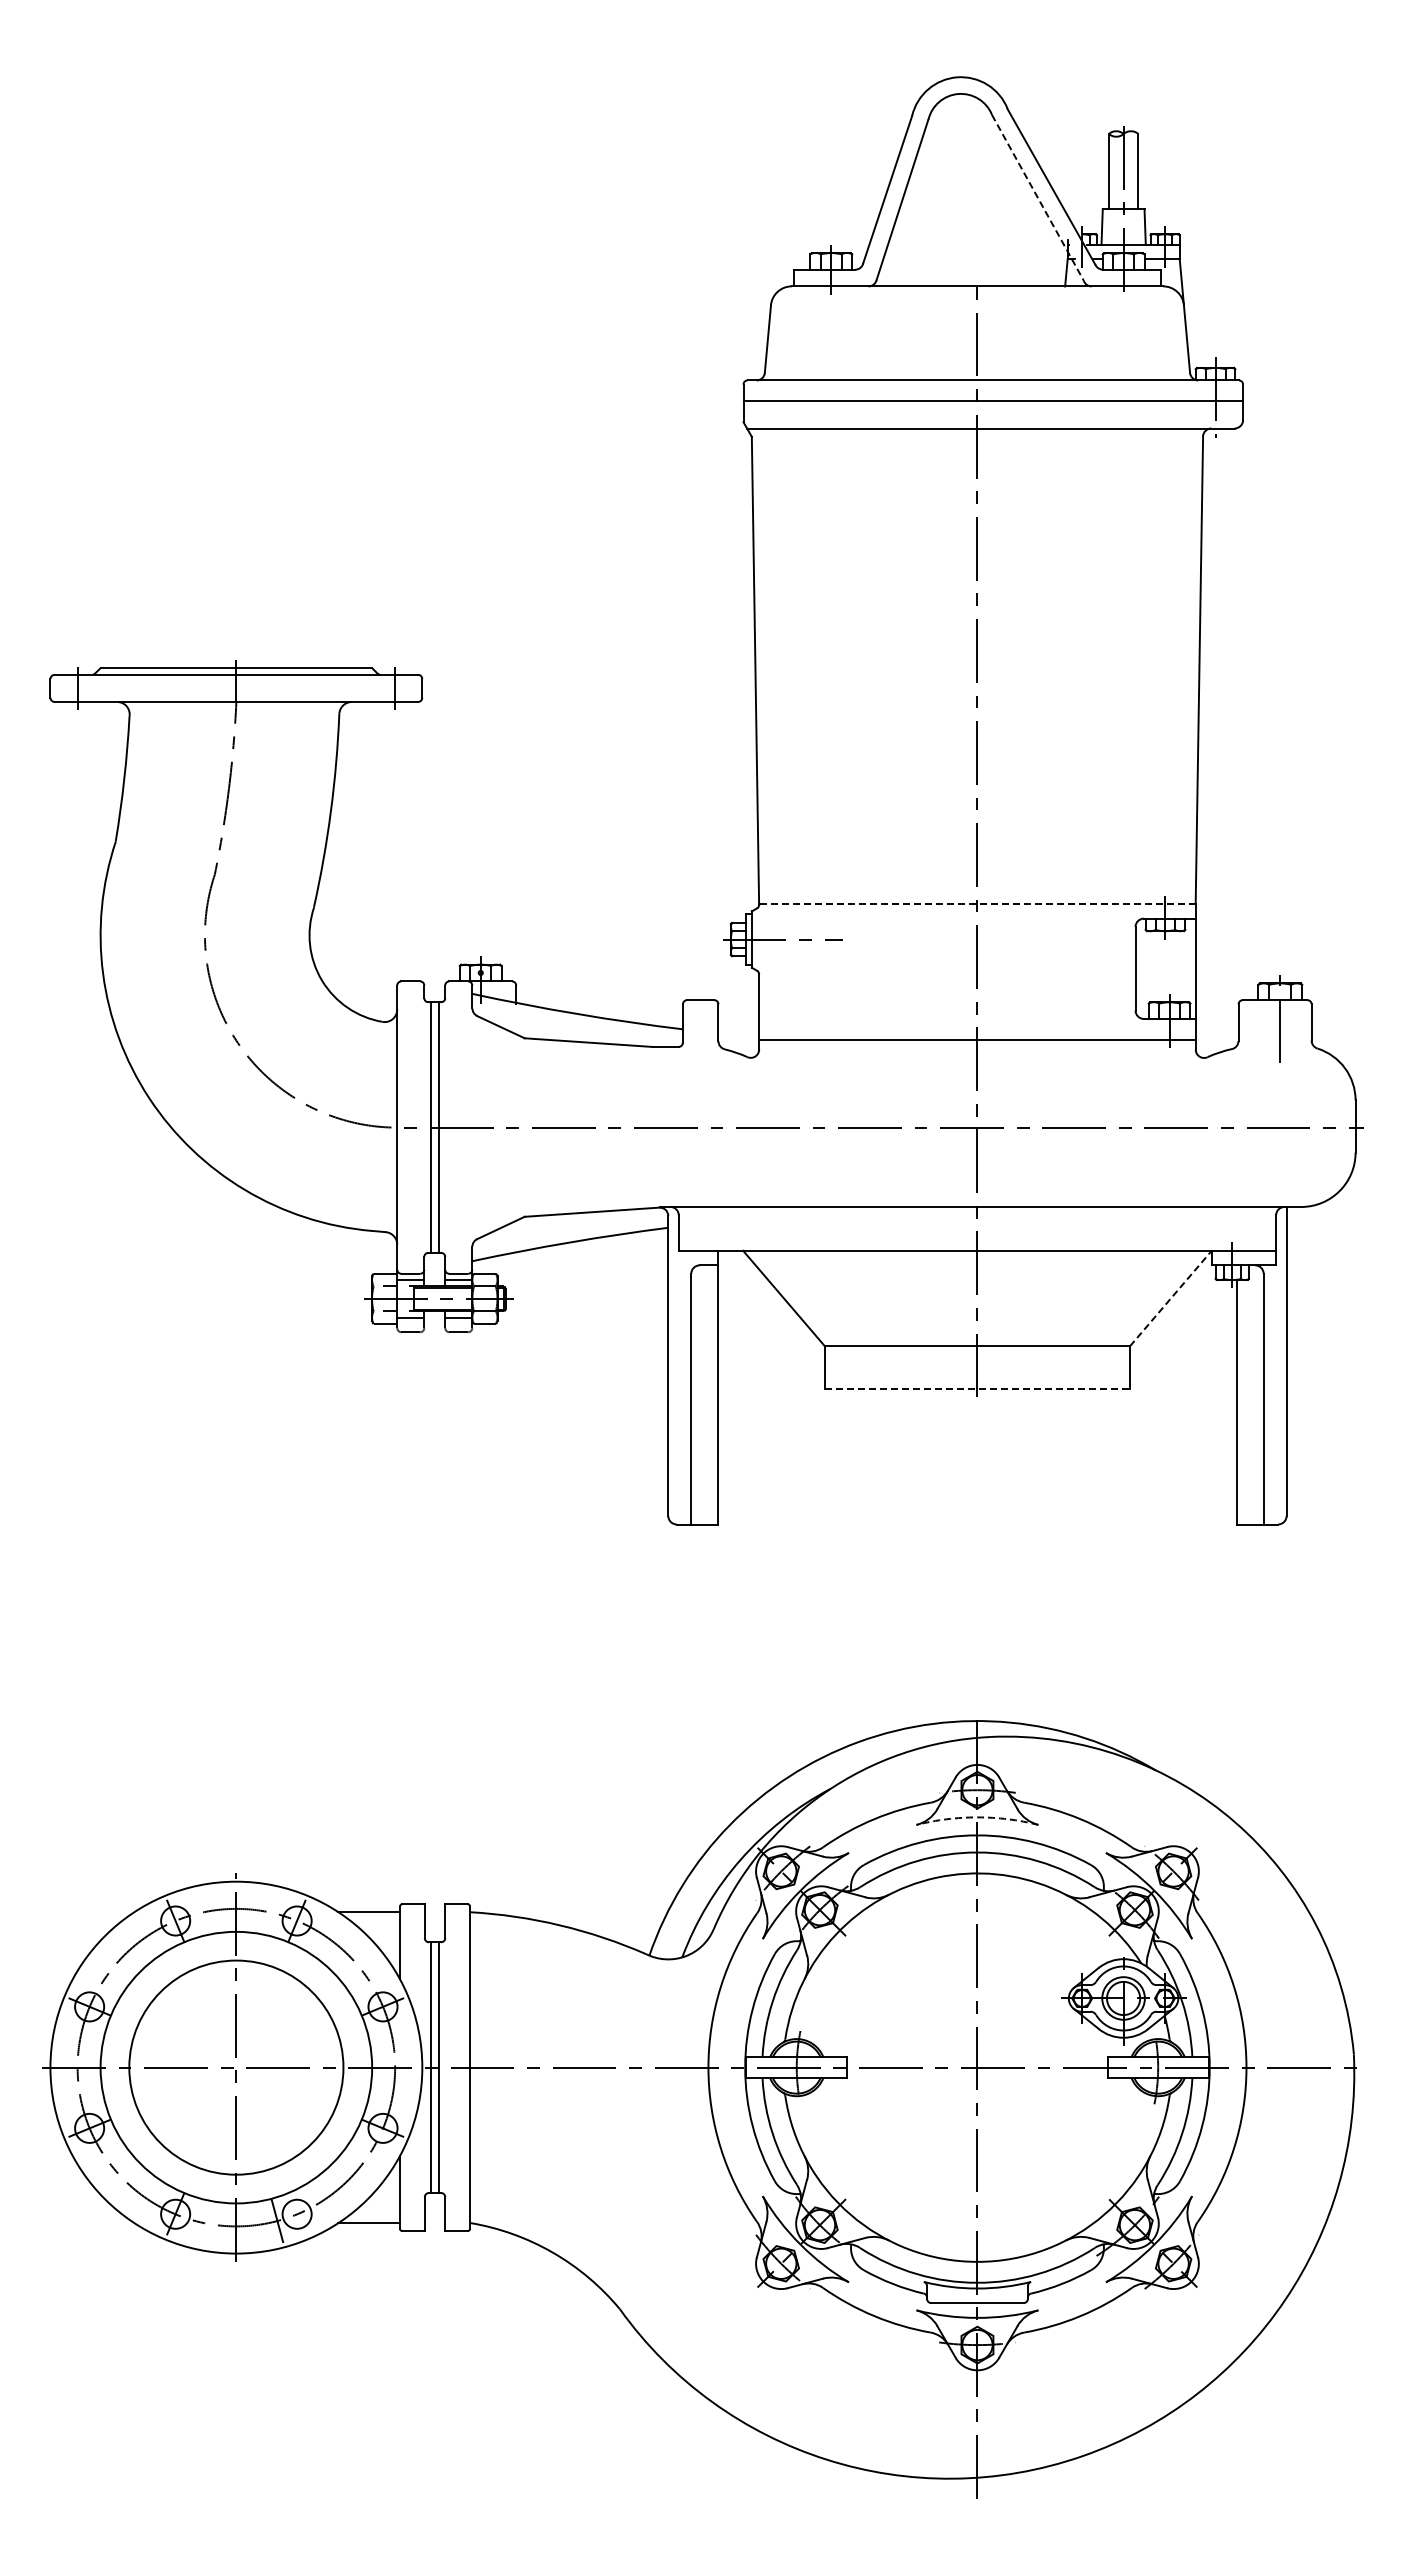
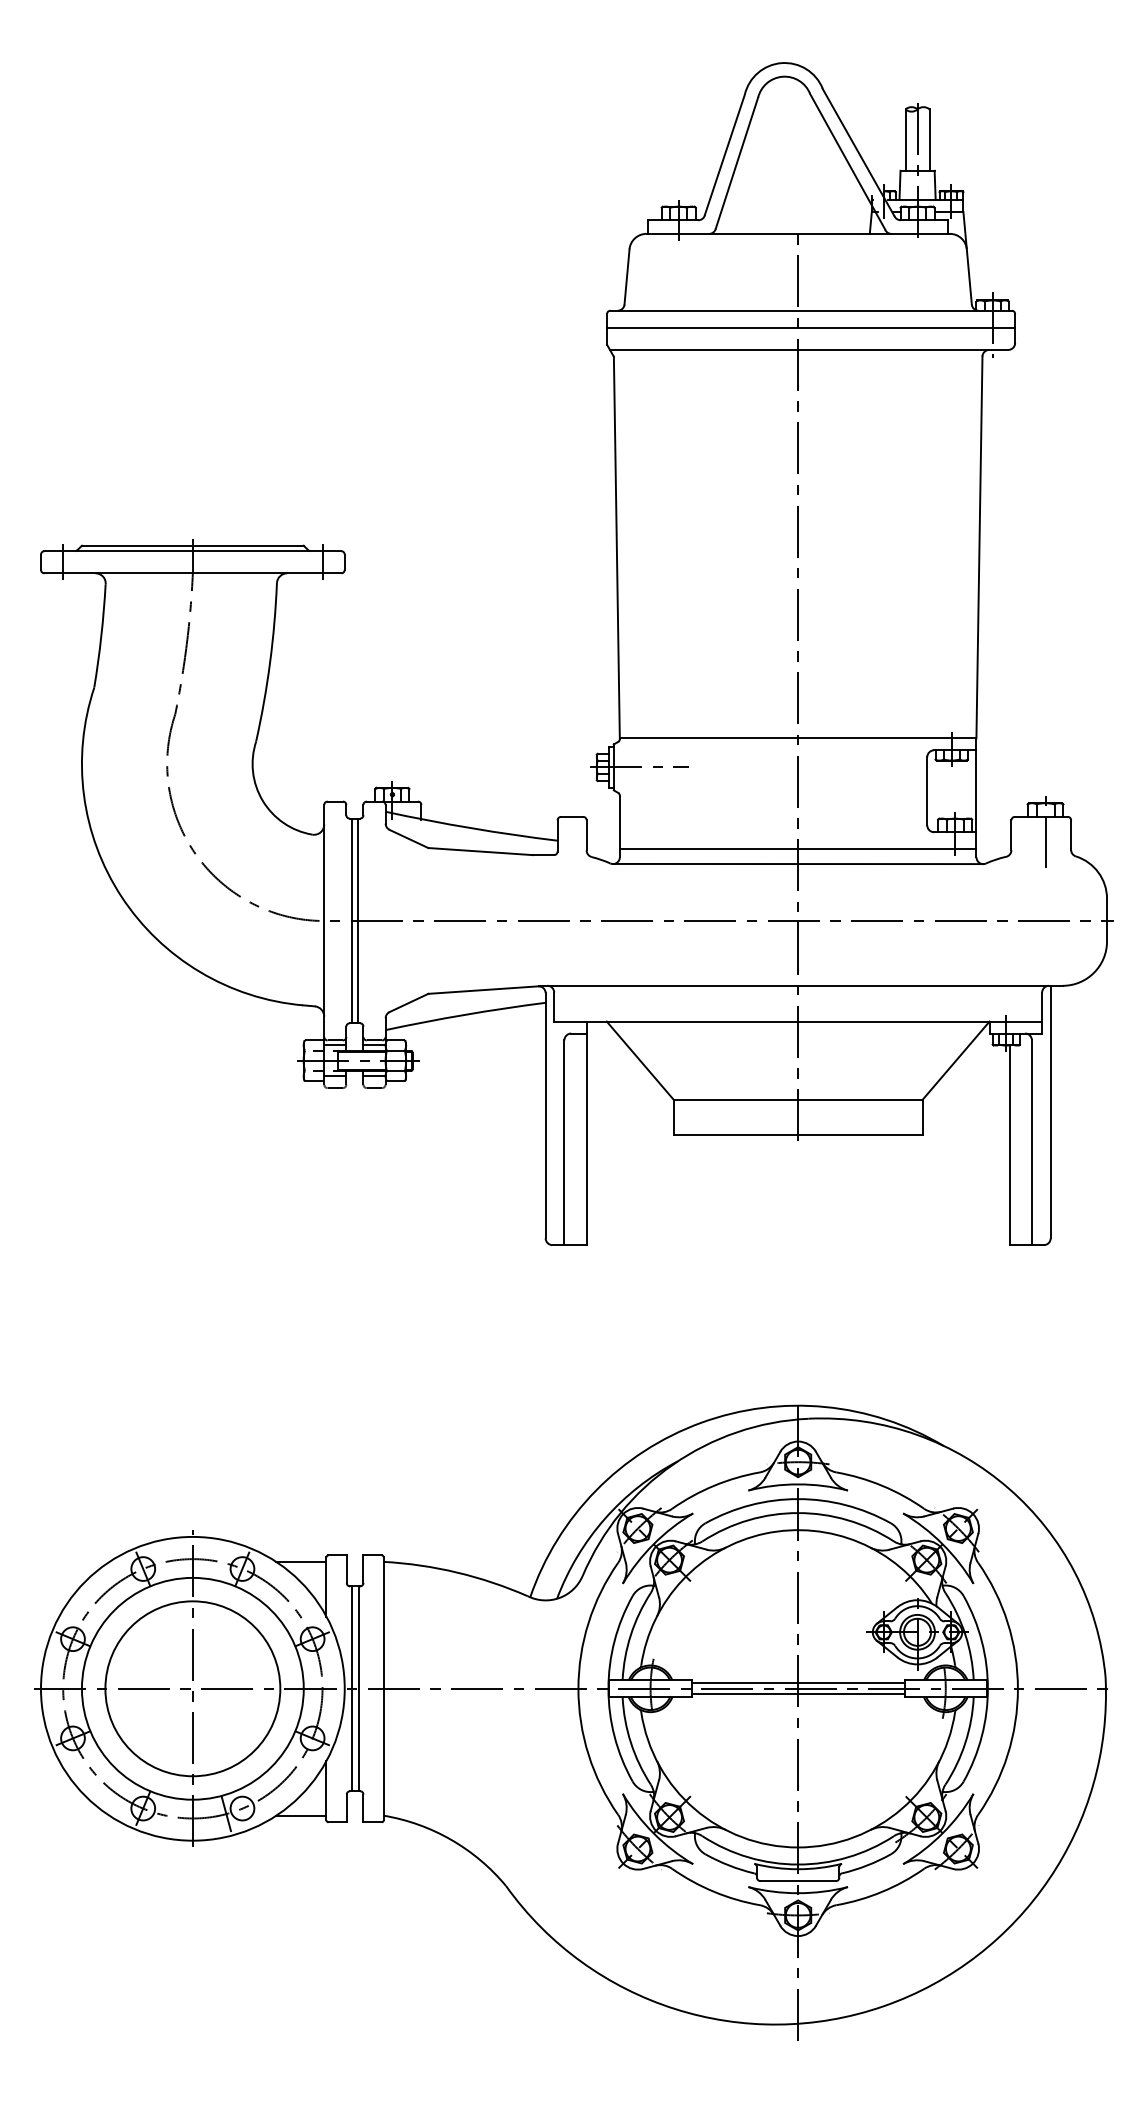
line: (1038, 198) -> (848, 162), dashed -> solid
line: (976, 904) -> (797, 738), dashed -> solid
line: (977, 1057) -> (798, 863), added
line: (1170, 1298) -> (955, 1060), dashed -> solid
line: (977, 1389) -> (798, 1134), dashed -> solid
arc: (977, 1817) -> (798, 1484), dashed -> solid
line: (977, 2060) -> (798, 1682), added
line: (977, 2074) -> (798, 1694), added

